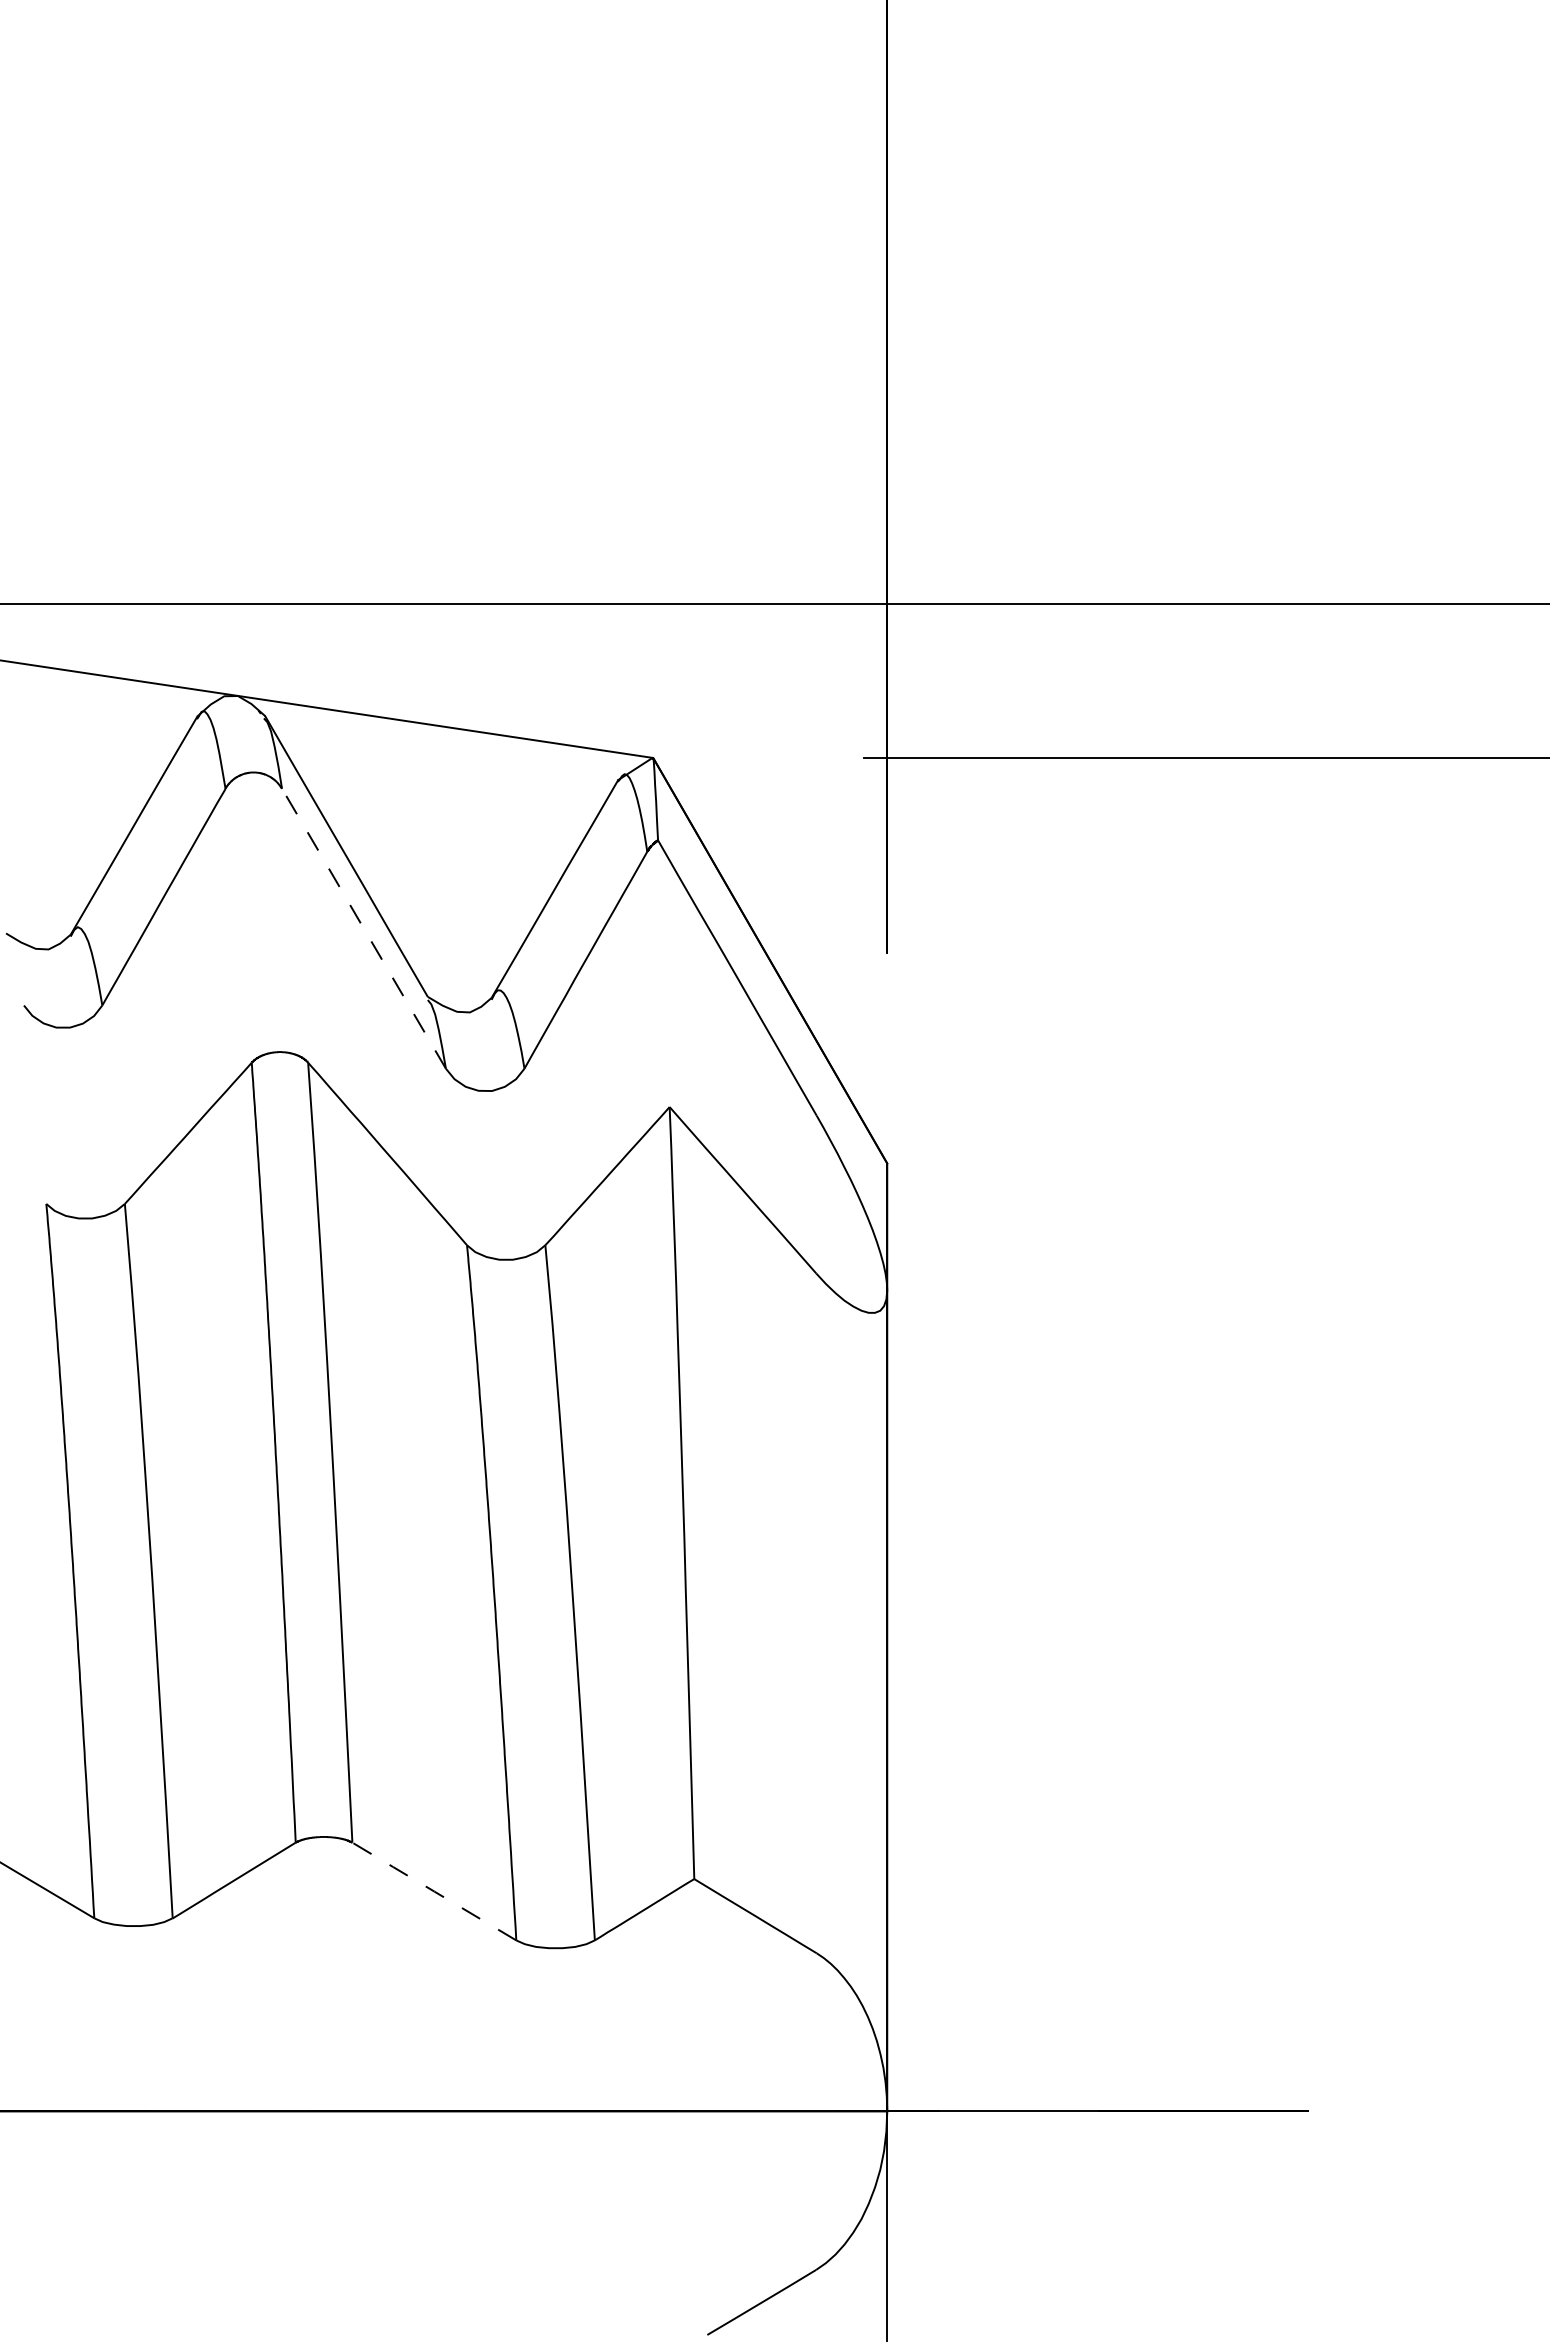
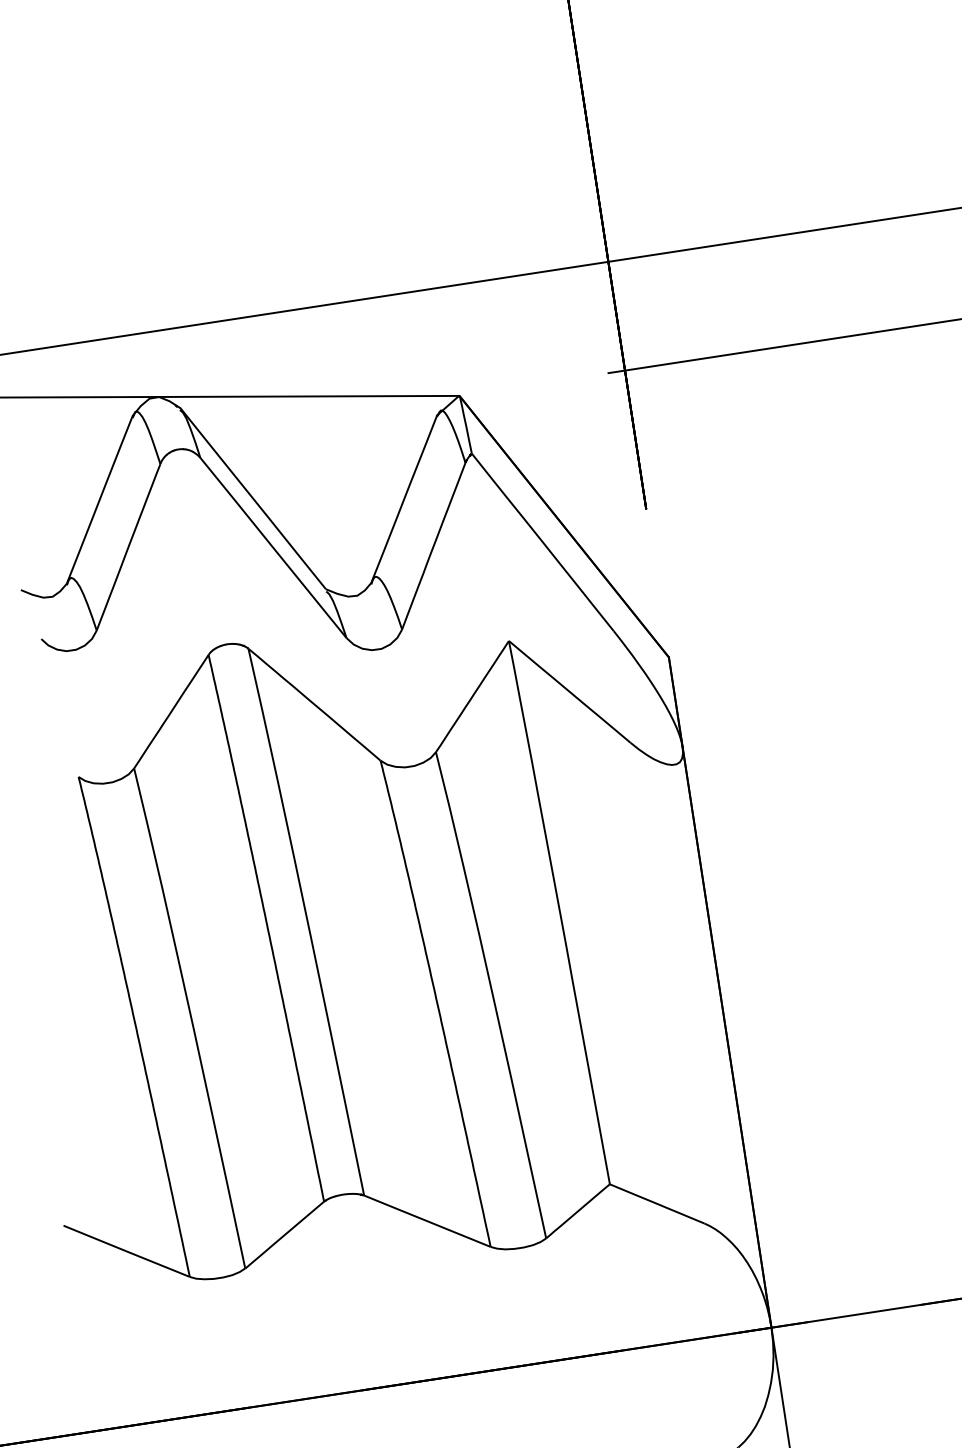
line: (363, 927) -> (272, 547), dashed -> solid
line: (434, 1891) -> (427, 1221), dashed -> solid

